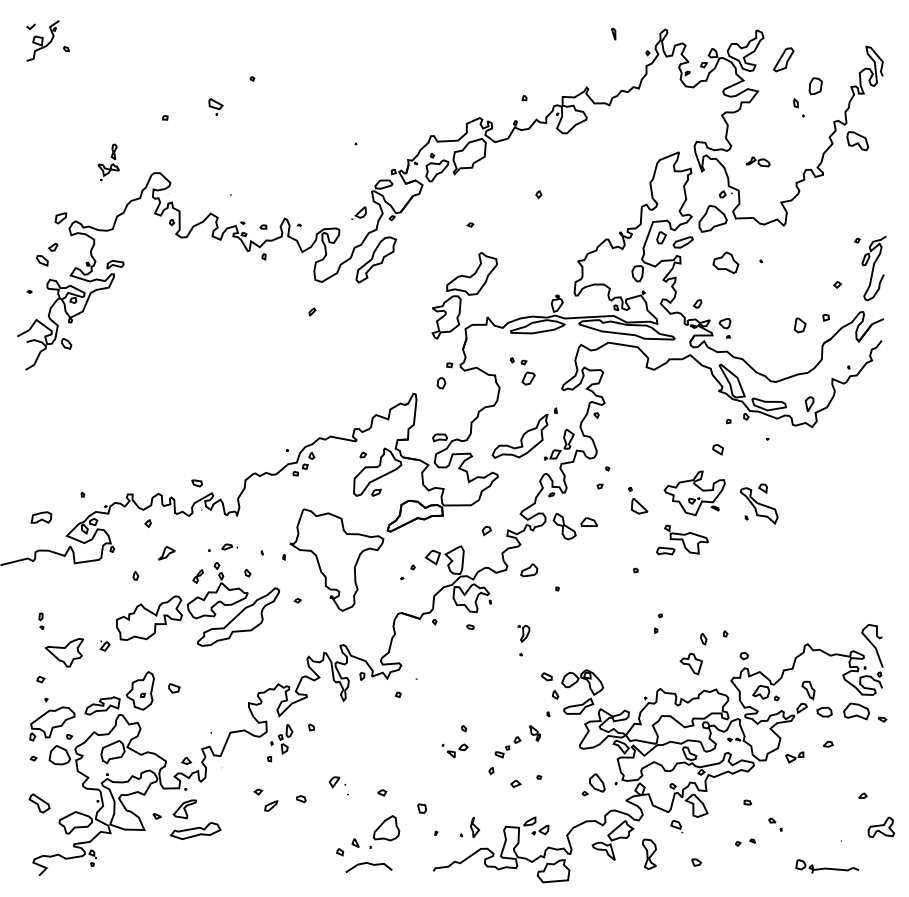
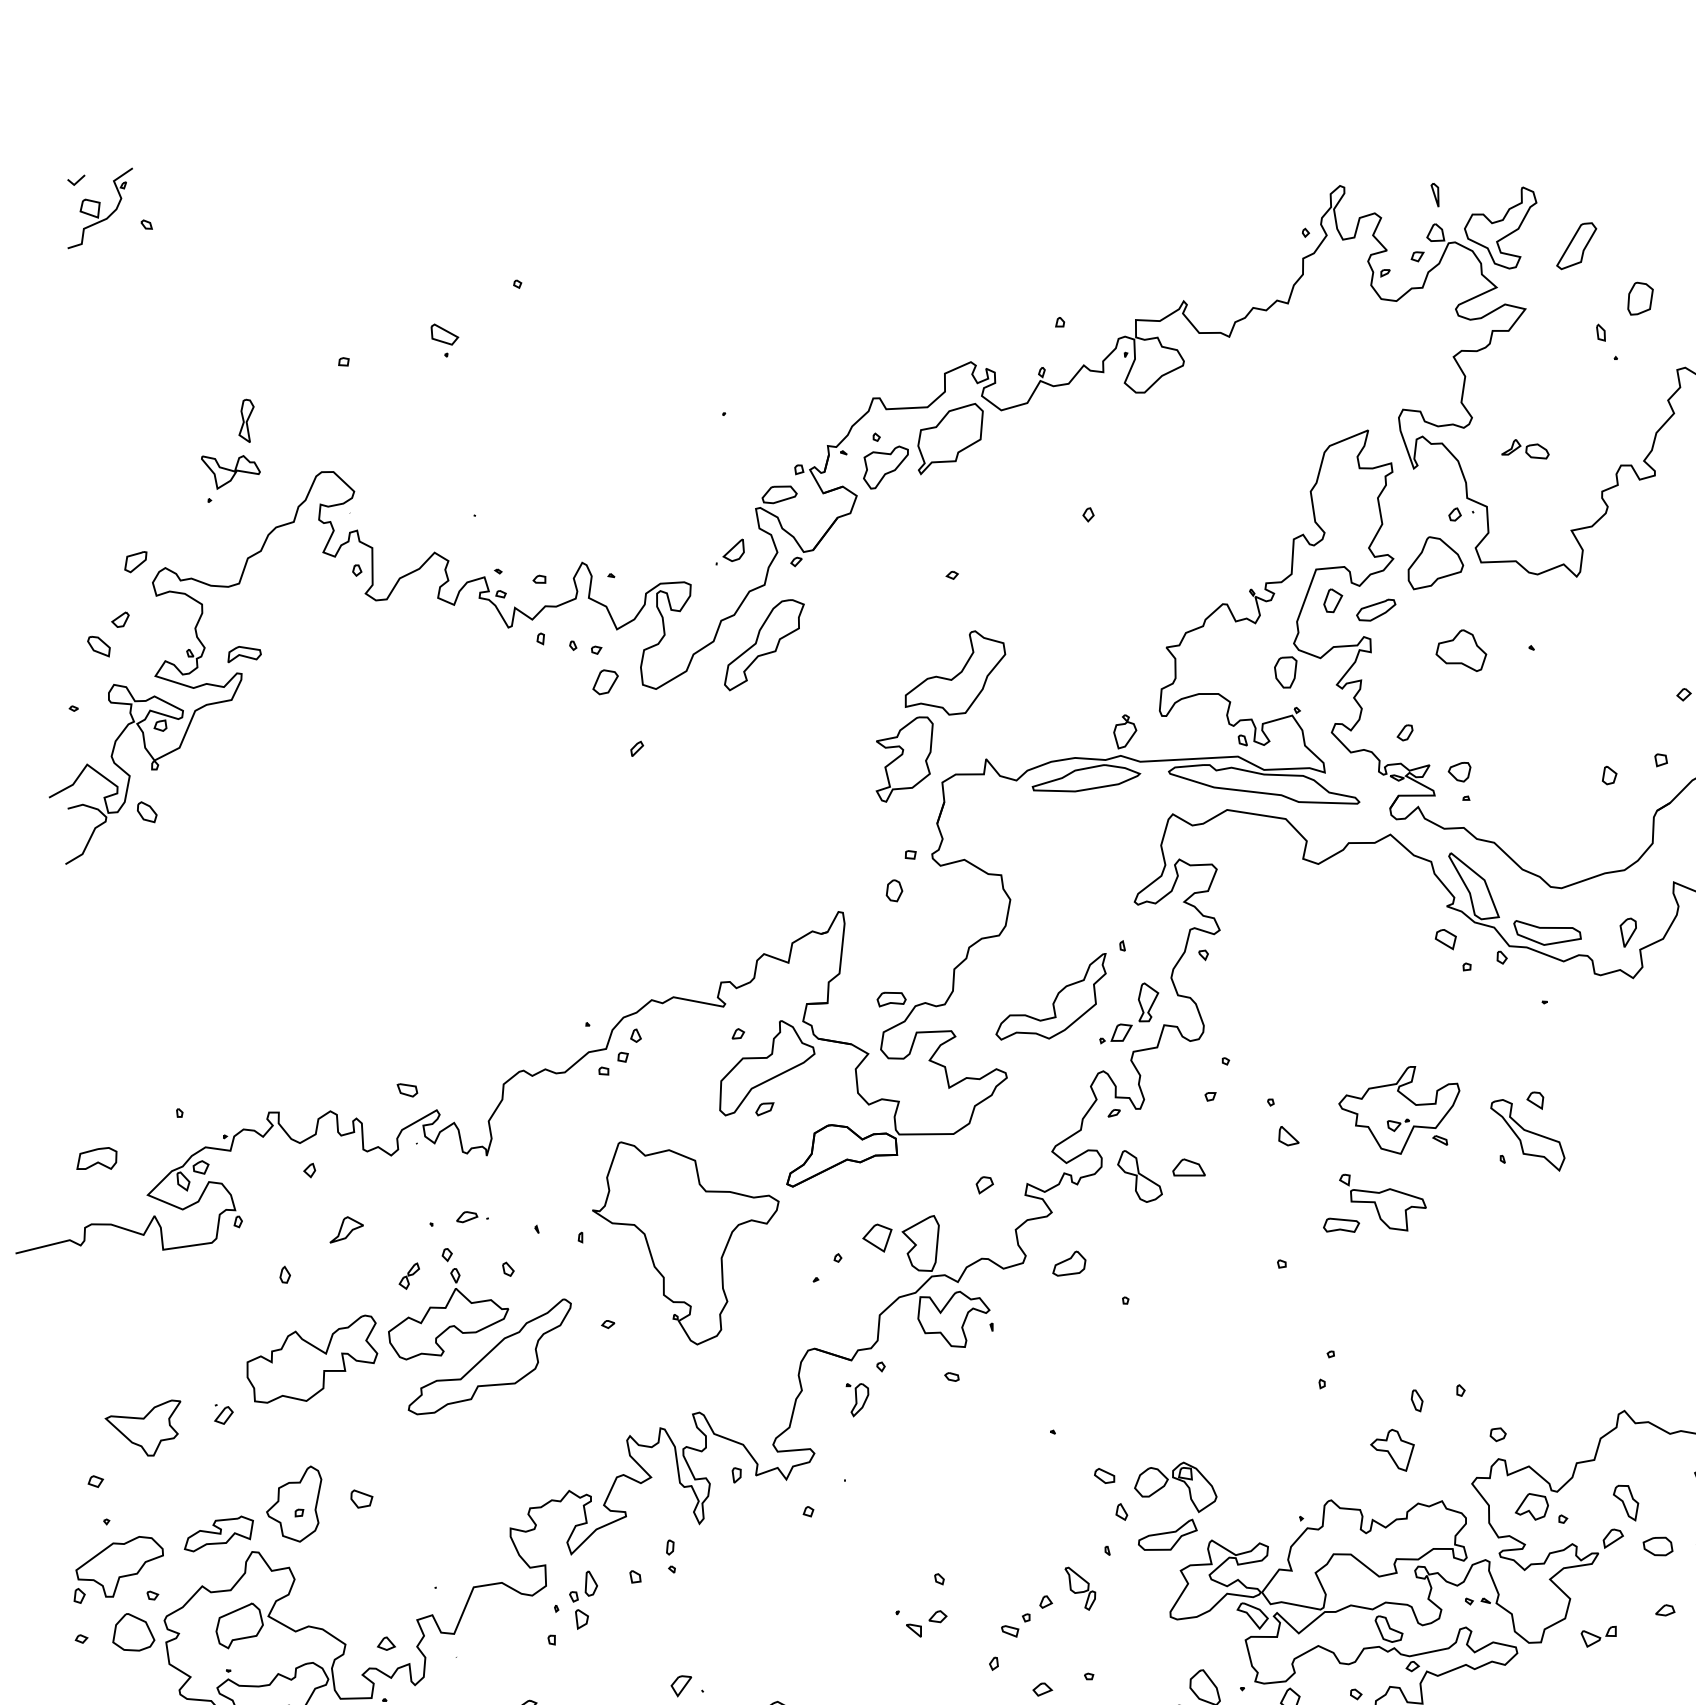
part: (613, 33) -> (1434, 193), moved
part: (108, 162) -> (230, 450), size x1.43
part: (800, 325) -> (1610, 775), size x0.62
part: (522, 371) -> (593, 668), moved
part: (718, 449) -> (1446, 939), moved
part: (638, 506) -> (1287, 1136), size x0.62
part: (41, 620) -> (671, 1555), moved
part: (523, 633) -> (856, 1399), moved
part: (534, 733) -> (1079, 1588), size x1.43

